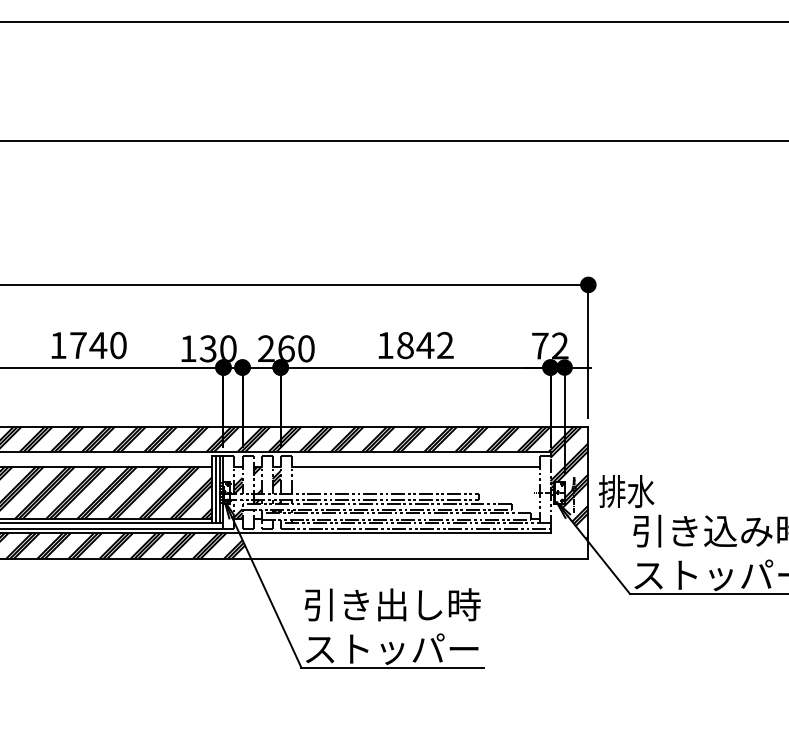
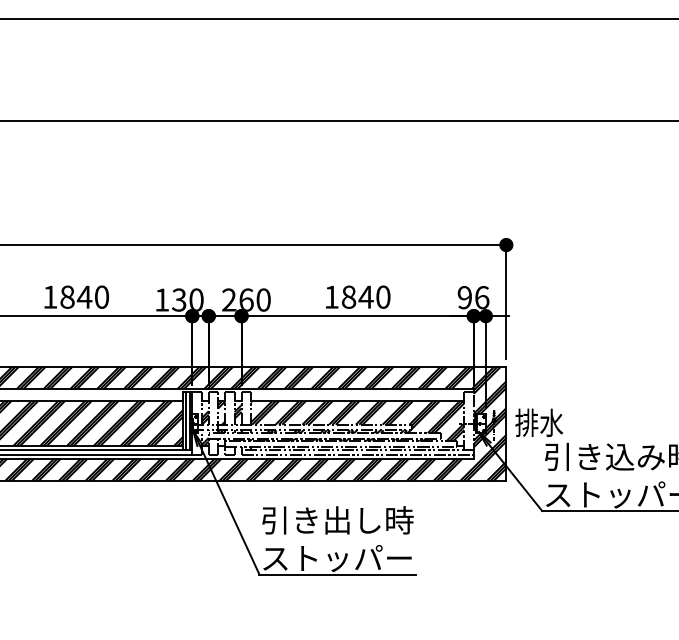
text: (78, 344) -> (67, 296), 1740 -> 1840
text: (445, 344) -> (383, 296), 1842 -> 1840
text: (550, 345) -> (473, 297), 72 -> 96
hatch: (415, 489) -> (357, 421), added
hatch: (415, 530) -> (357, 456), added

